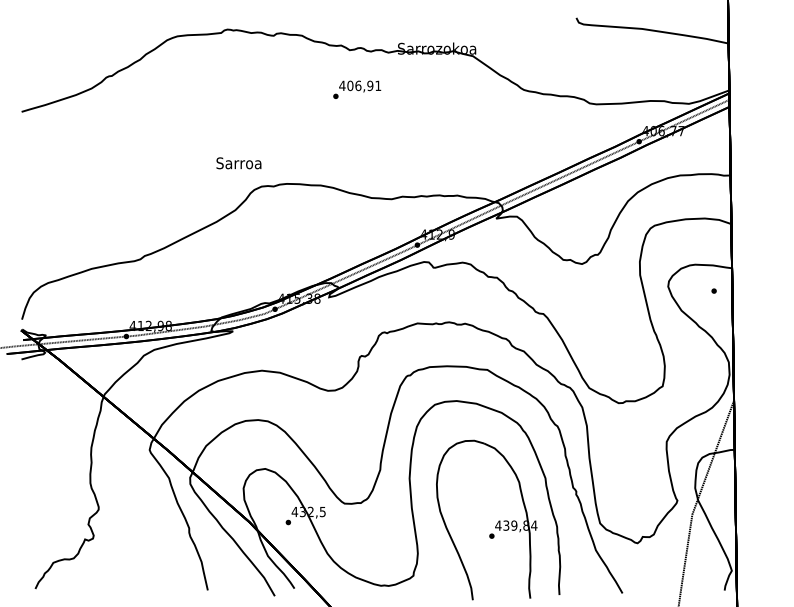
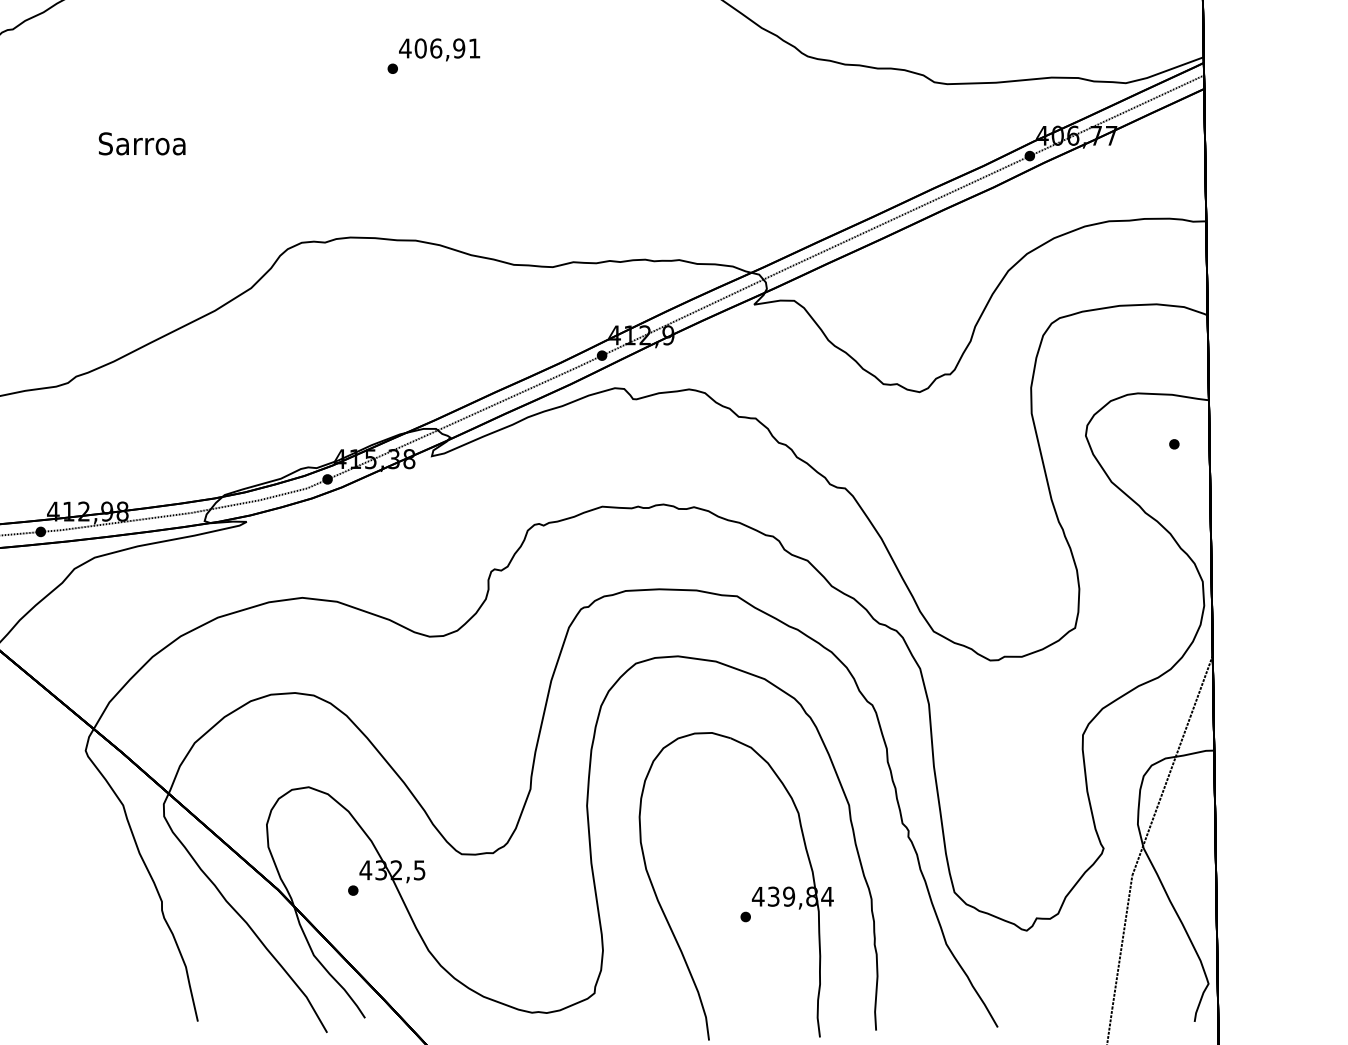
text: (357, 89) -> (434, 55), moved
text: (238, 163) -> (141, 144), moved

